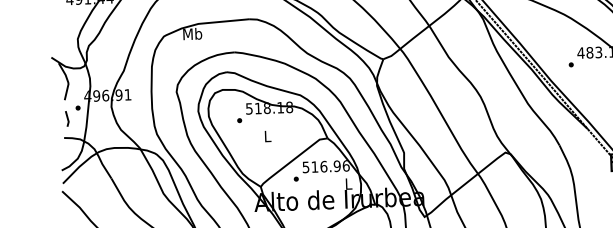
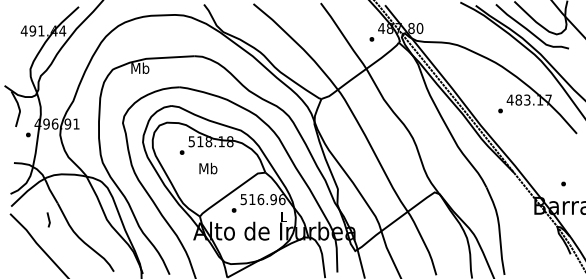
line: (67, 118) -> (48, 219), moved
text: (267, 136) -> (208, 168), L -> Mb

